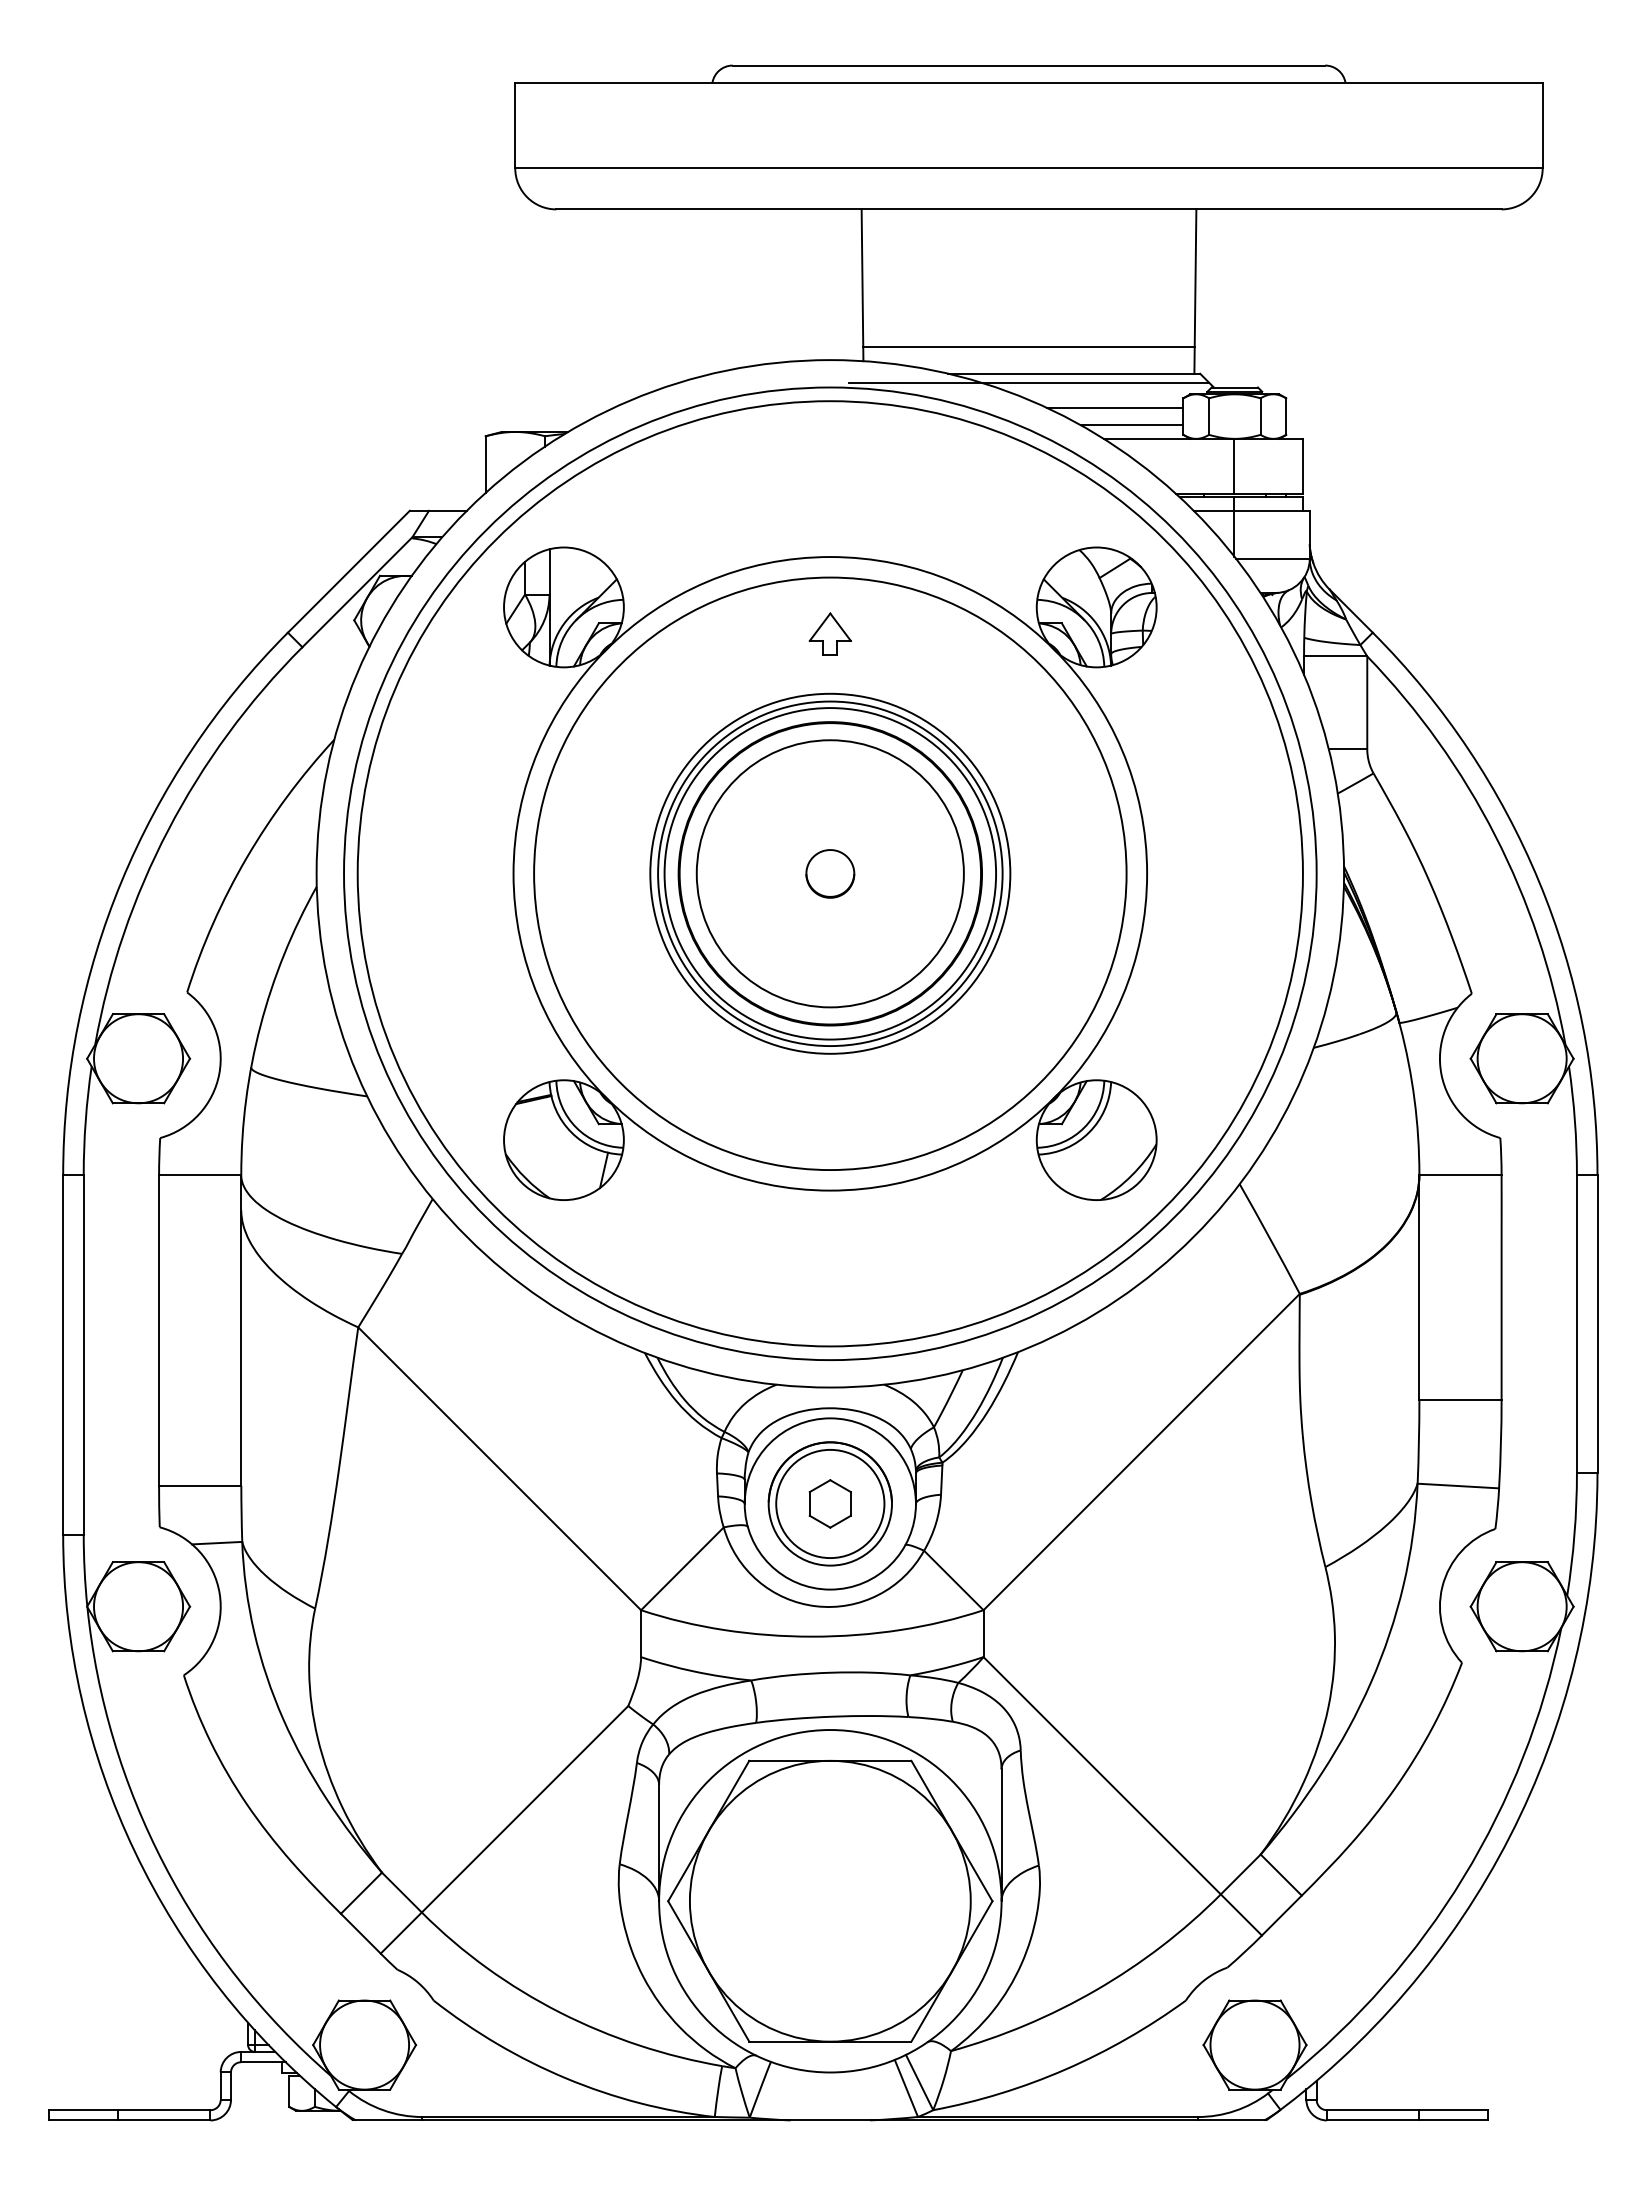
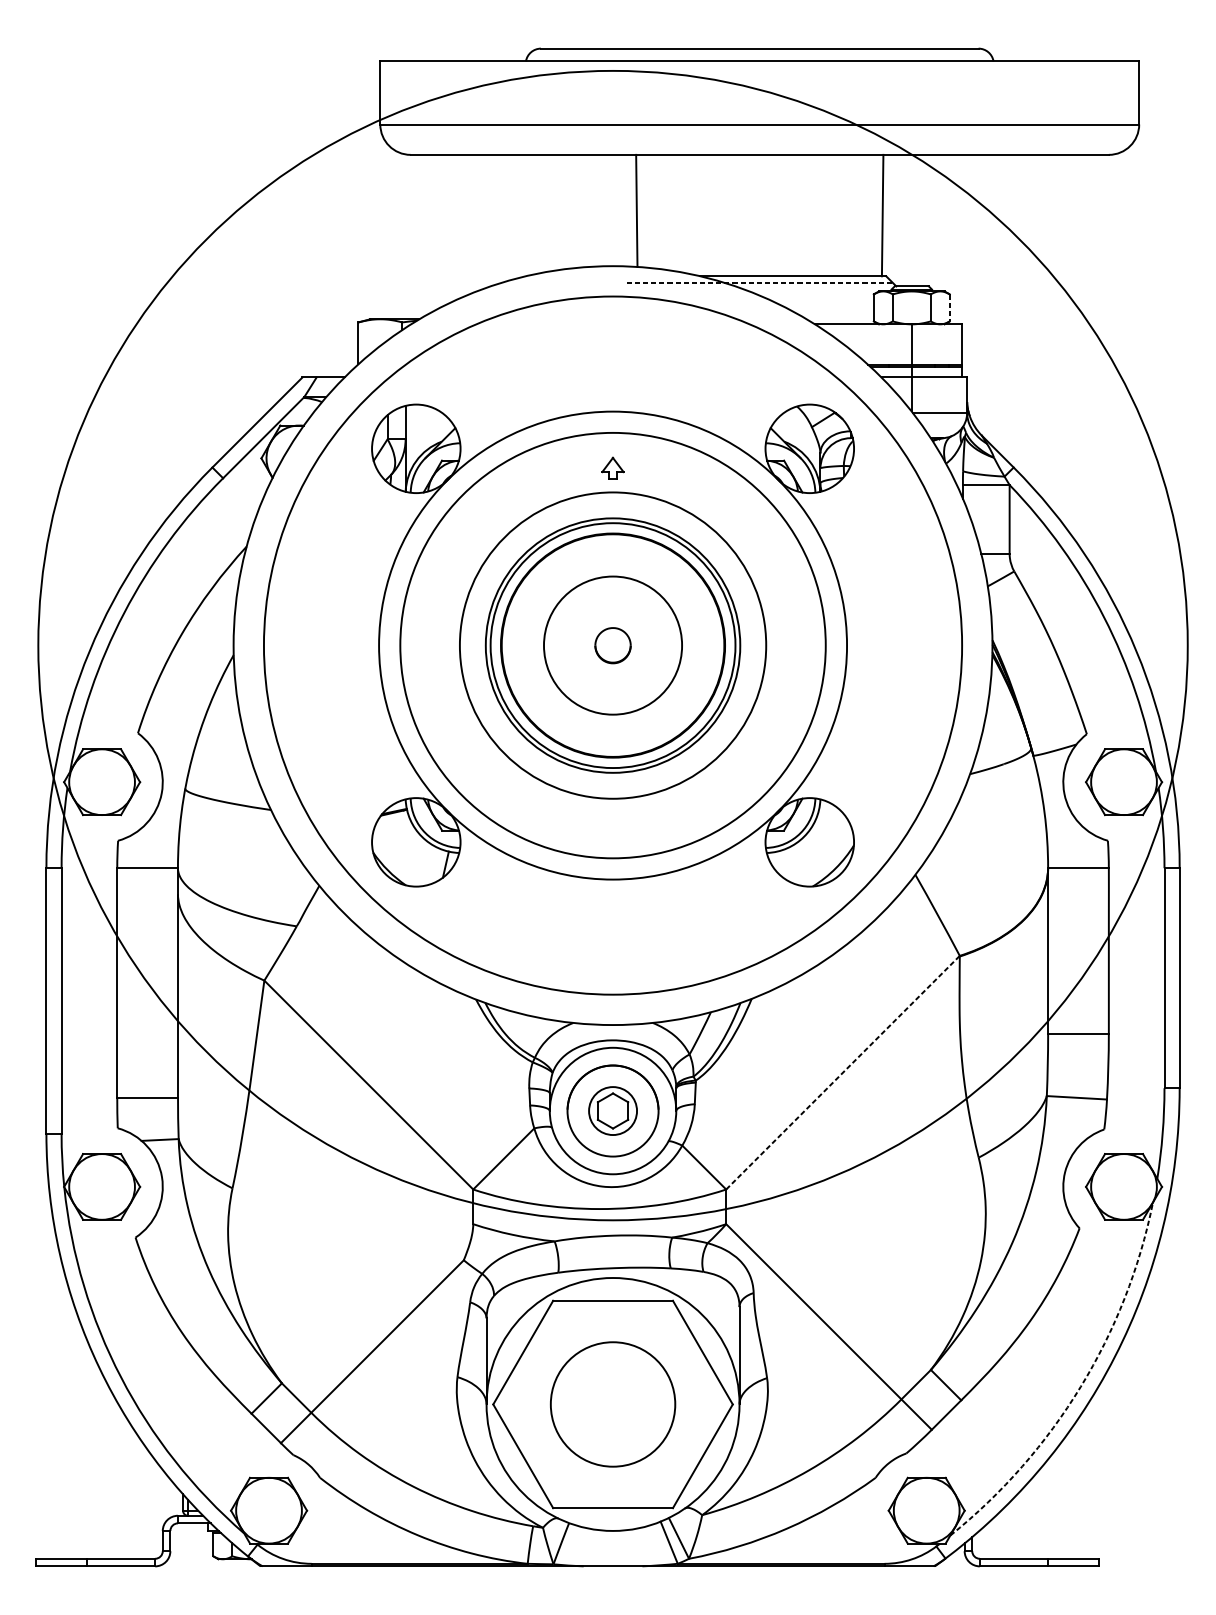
line: (1028, 347) -> (759, 256), removed
line: (1029, 382) -> (760, 282), solid -> dashed
line: (1115, 408) -> (823, 301), removed
line: (1286, 417) -> (949, 308), solid -> dashed
line: (1131, 425) -> (835, 314), removed
part: (829, 633) -> (612, 468), size x0.7
circle: (829, 873) -> (612, 645), size x0.7
circle: (830, 873) -> (613, 645), size x0.7
circle: (830, 873) -> (613, 645), size x1.6
circle: (830, 873) -> (613, 645), size x1.6
line: (1141, 1452) -> (842, 1073), solid -> dashed
circle: (830, 1503) -> (613, 1110), size x0.6
arc: (1463, 1877) -> (1080, 1386), solid -> dashed
circle: (829, 1900) -> (612, 1403), size x0.6

